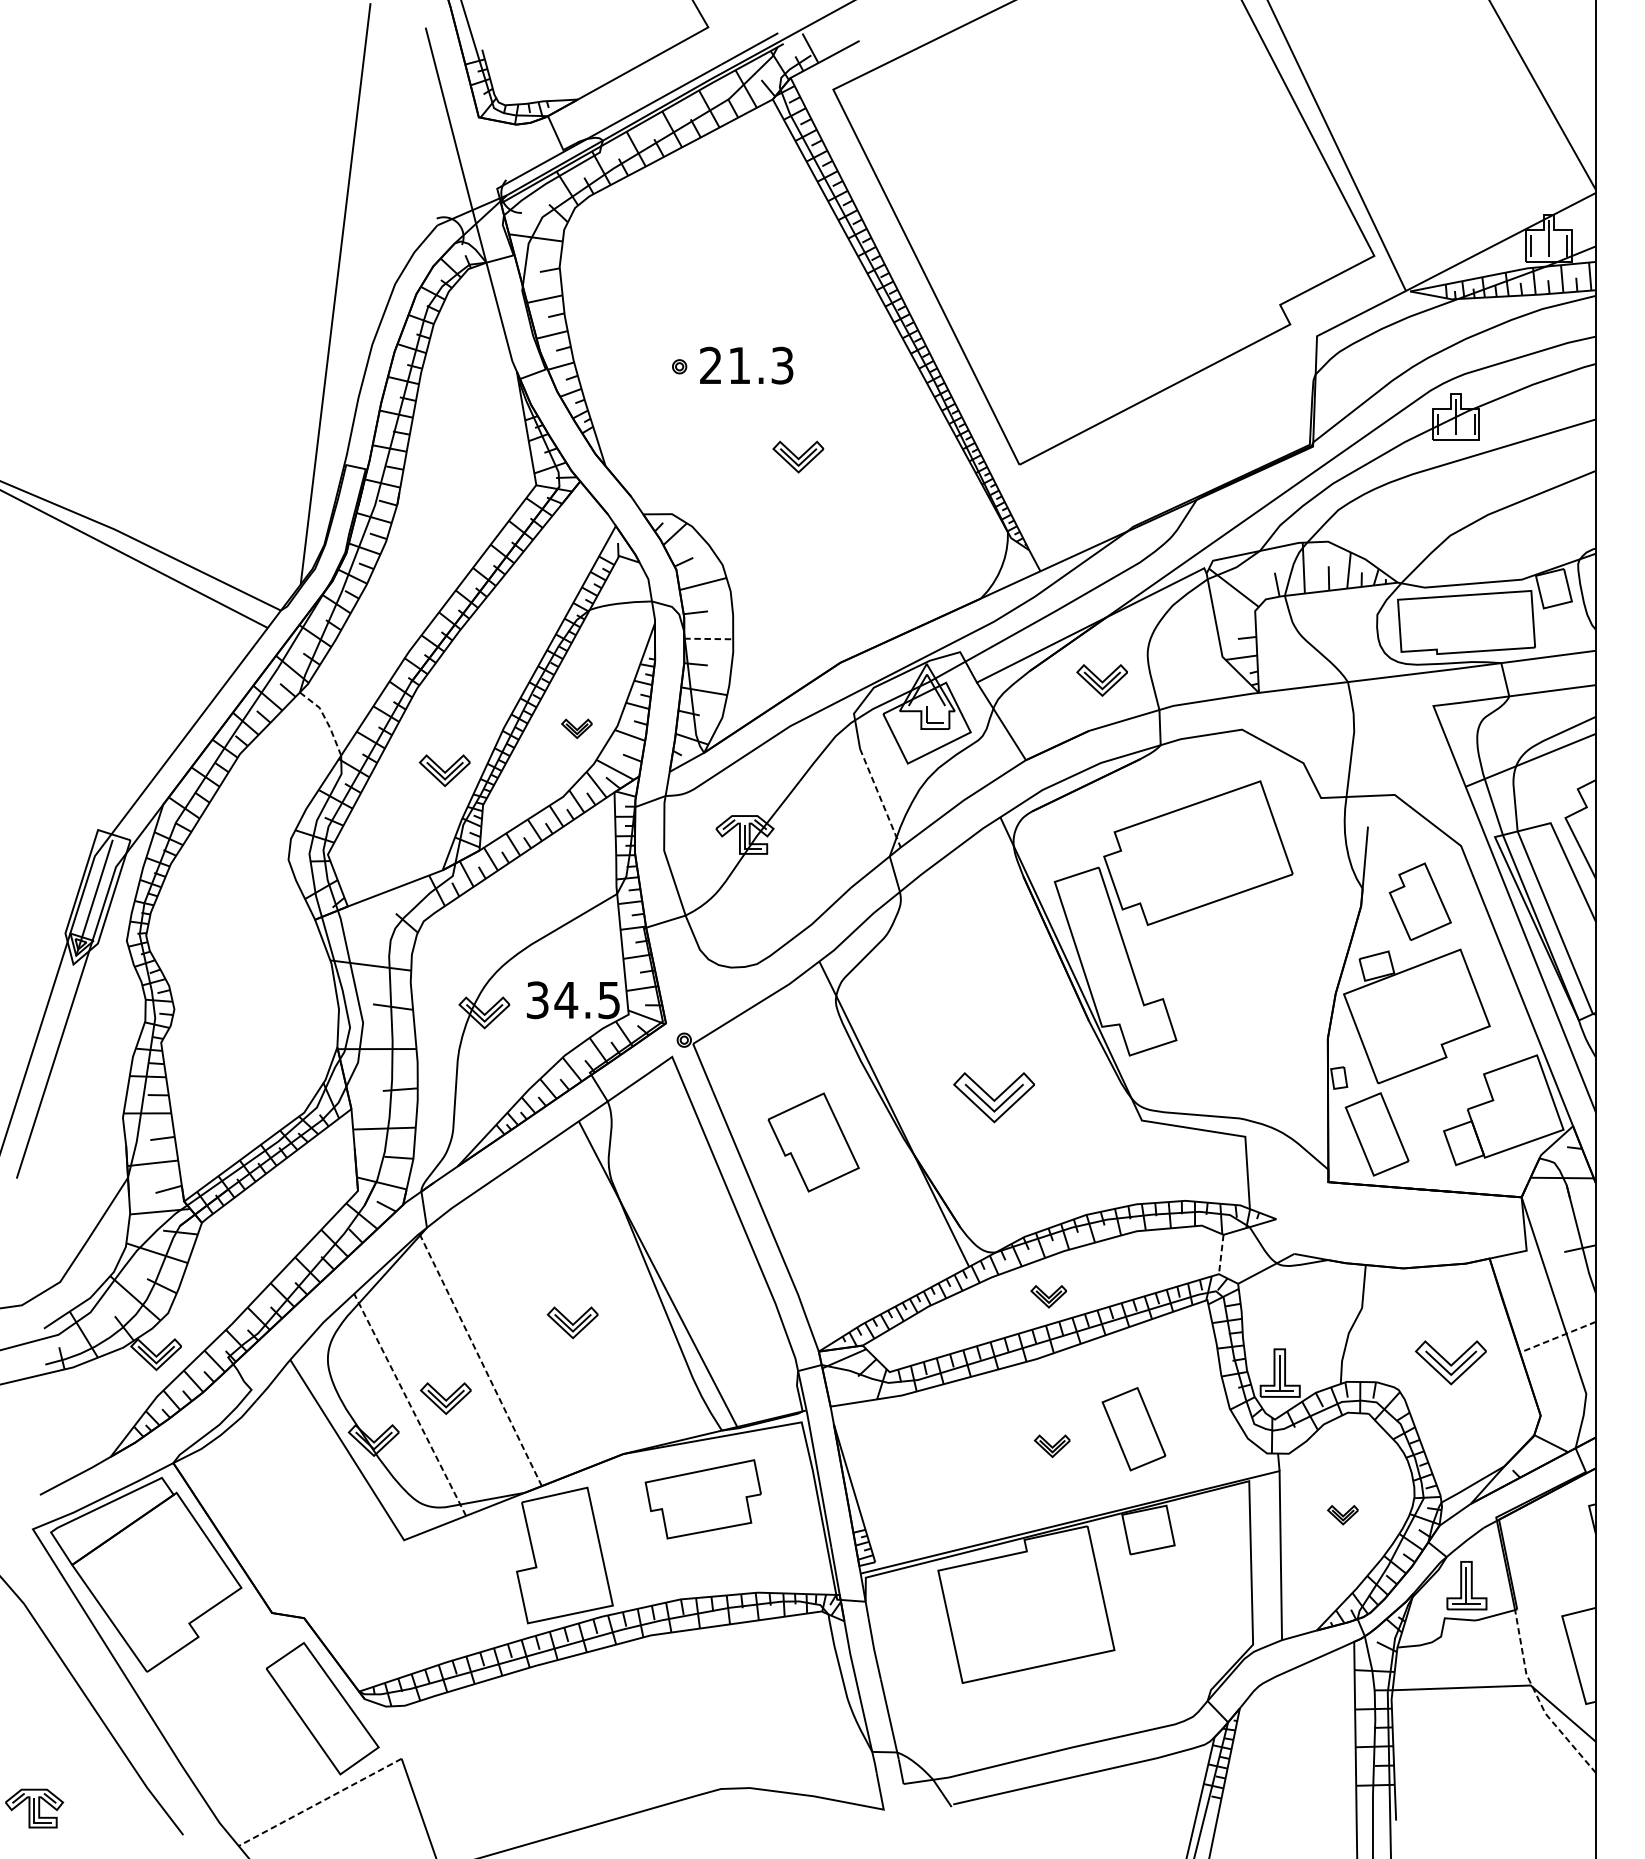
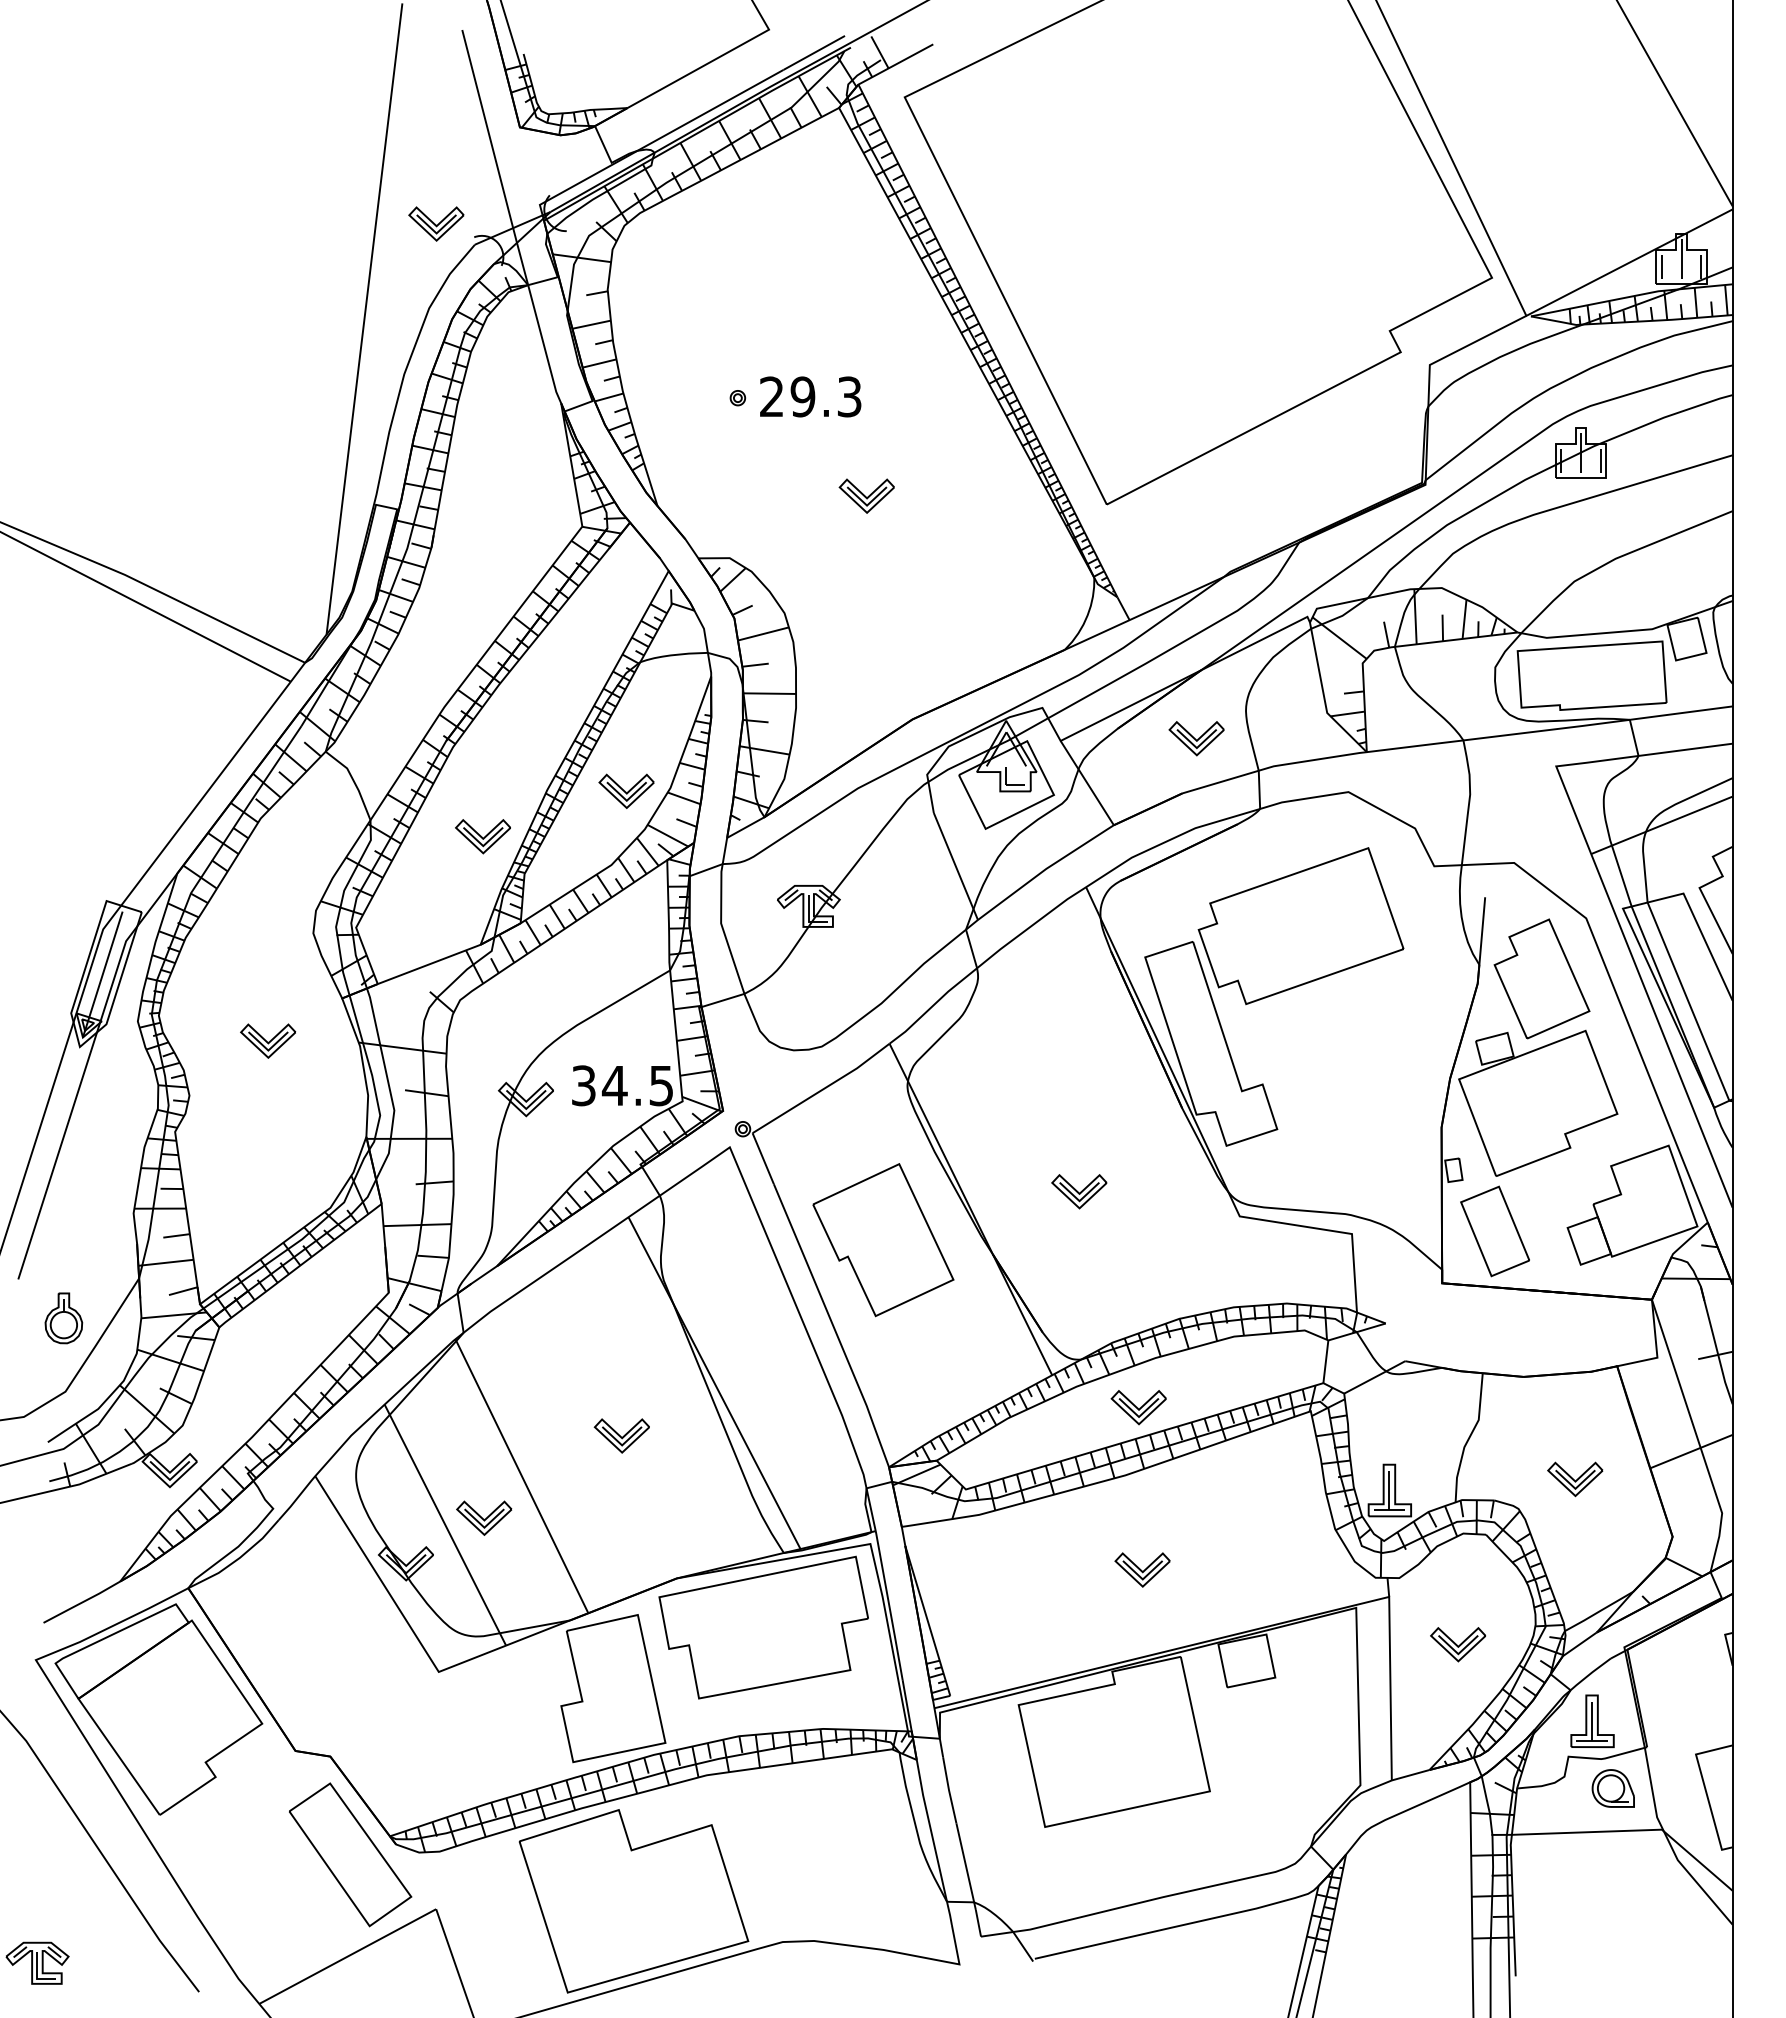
part: (401, 205) -> (436, 223), added
text: (739, 365) -> (802, 396), 21.3 -> 29.3
line: (708, 638) -> (769, 693), dashed -> solid
line: (325, 719) -> (353, 781), dashed -> solid
part: (577, 728) -> (626, 790), size x1.67
line: (880, 798) -> (955, 866), dashed -> solid
part: (1419, 901) -> (1541, 978), size x1.43
part: (247, 958) -> (268, 1040), added
part: (994, 1097) -> (1079, 1191), size x0.62
part: (813, 1142) -> (883, 1240), size x1.43
part: (58, 1214) -> (63, 1318), added
line: (1220, 1254) -> (1325, 1361), dashed -> solid
part: (1048, 1296) -> (1138, 1407), size x1.43
line: (1558, 1337) -> (1691, 1451), dashed -> solid
line: (480, 1359) -> (521, 1475), dashed -> solid
part: (1451, 1362) -> (1575, 1479), size x0.71
line: (410, 1404) -> (445, 1524), dashed -> solid
part: (1133, 1429) -> (1230, 1551), removed
part: (1052, 1445) -> (1142, 1569), size x1.43
part: (703, 1499) -> (763, 1627), size x1.67
part: (1342, 1514) -> (1457, 1644), size x1.67
part: (1485, 1647) -> (1612, 1788), added
line: (1538, 1700) -> (1670, 1845), dashed -> solid
part: (583, 1751) -> (633, 1901), added
line: (319, 1802) -> (347, 1956), dashed -> solid

